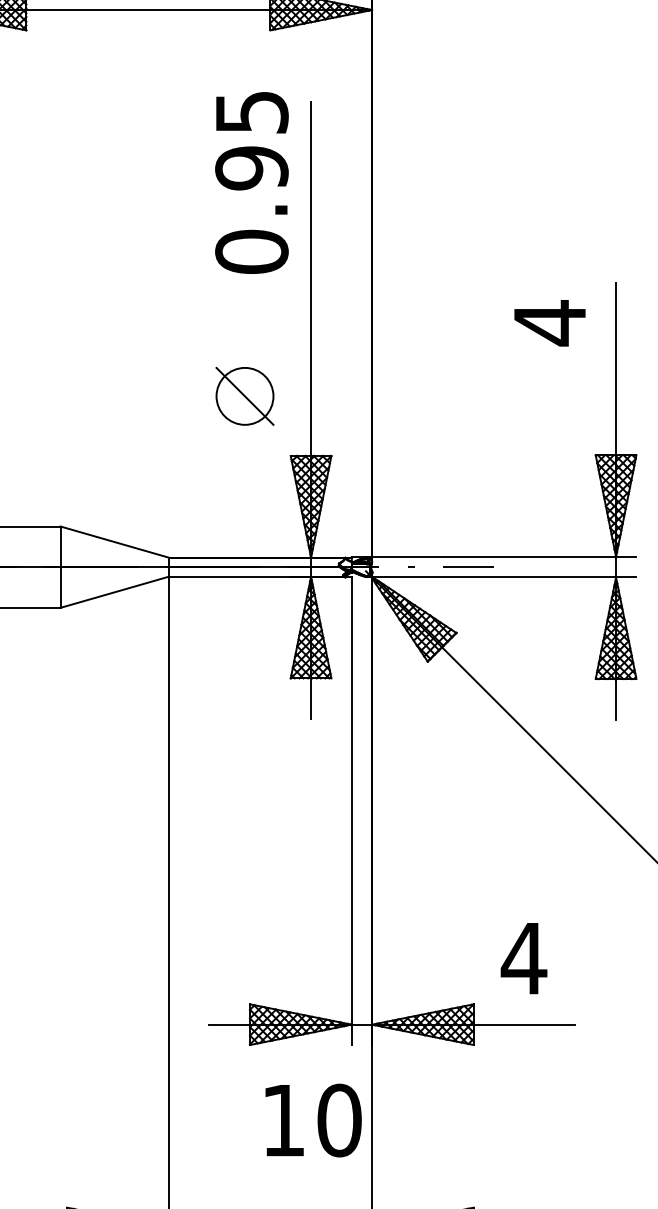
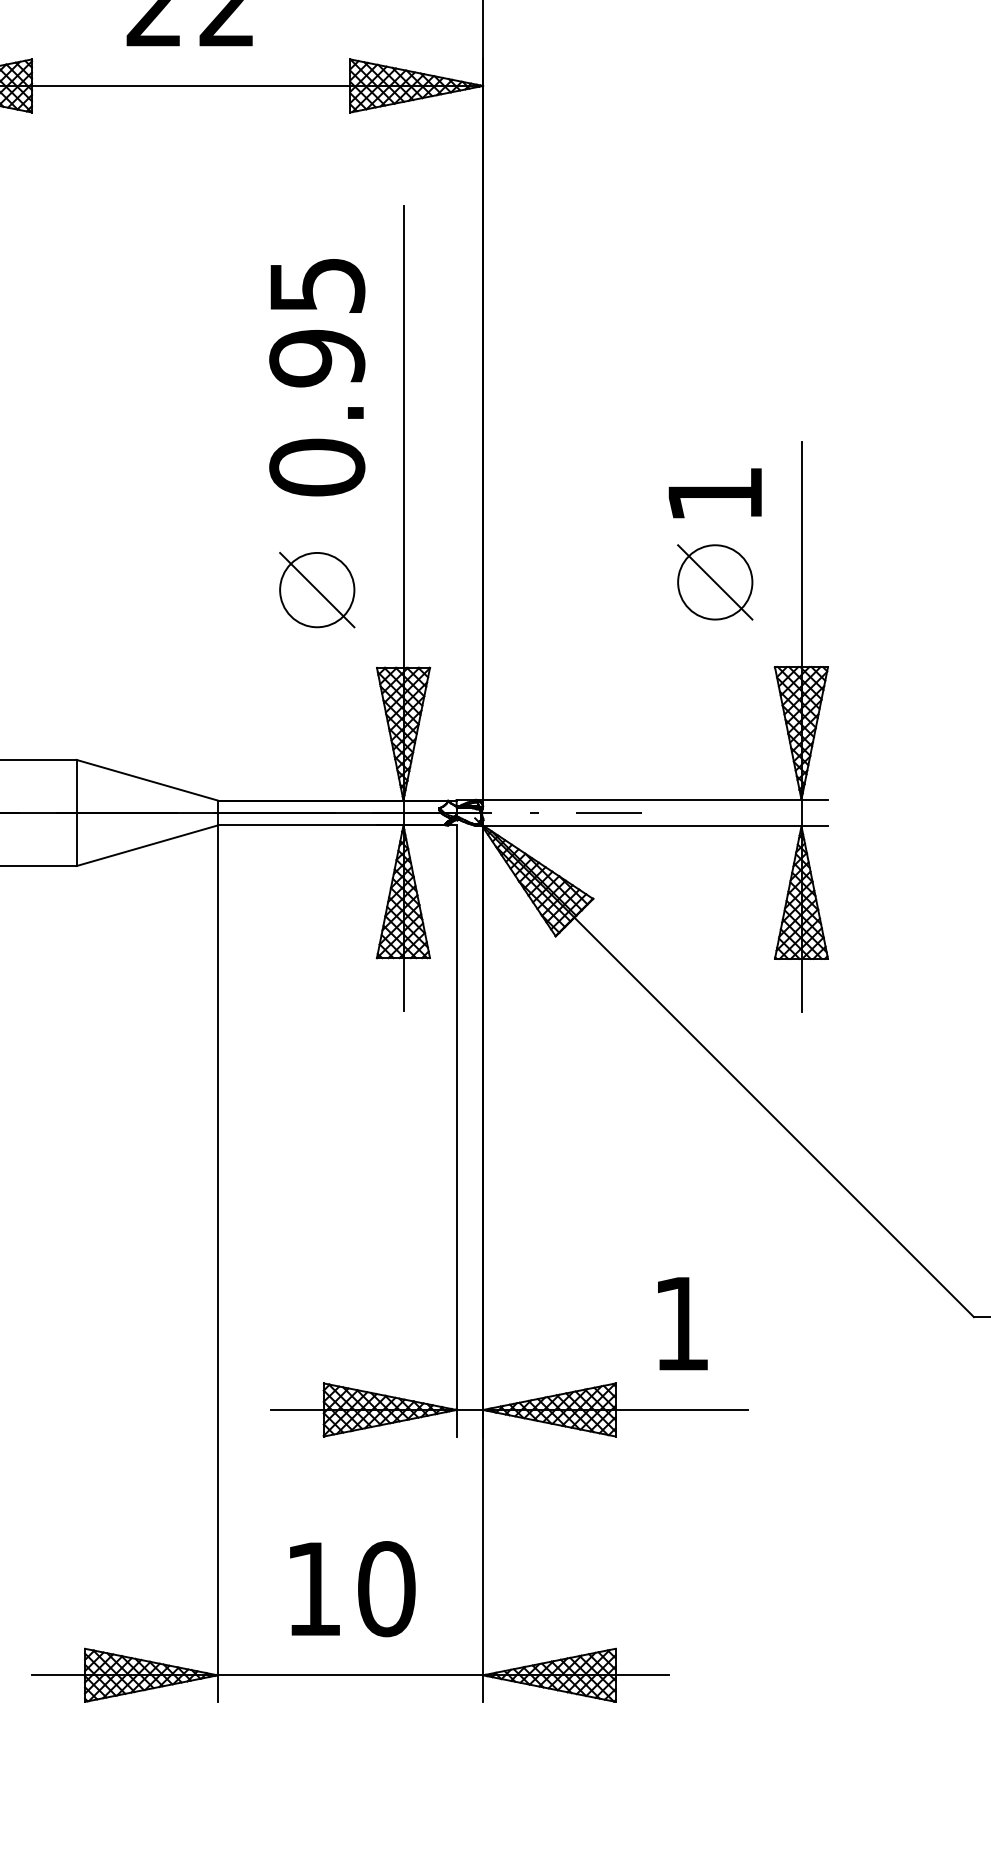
text: (252, 182) -> (317, 377), moved
text: (549, 323) -> (714, 494), 4 -> 1
part: (550, 390) -> (715, 582), added
text: (524, 958) -> (681, 1323), 4 -> 1
text: (313, 1120) -> (352, 1589), moved

